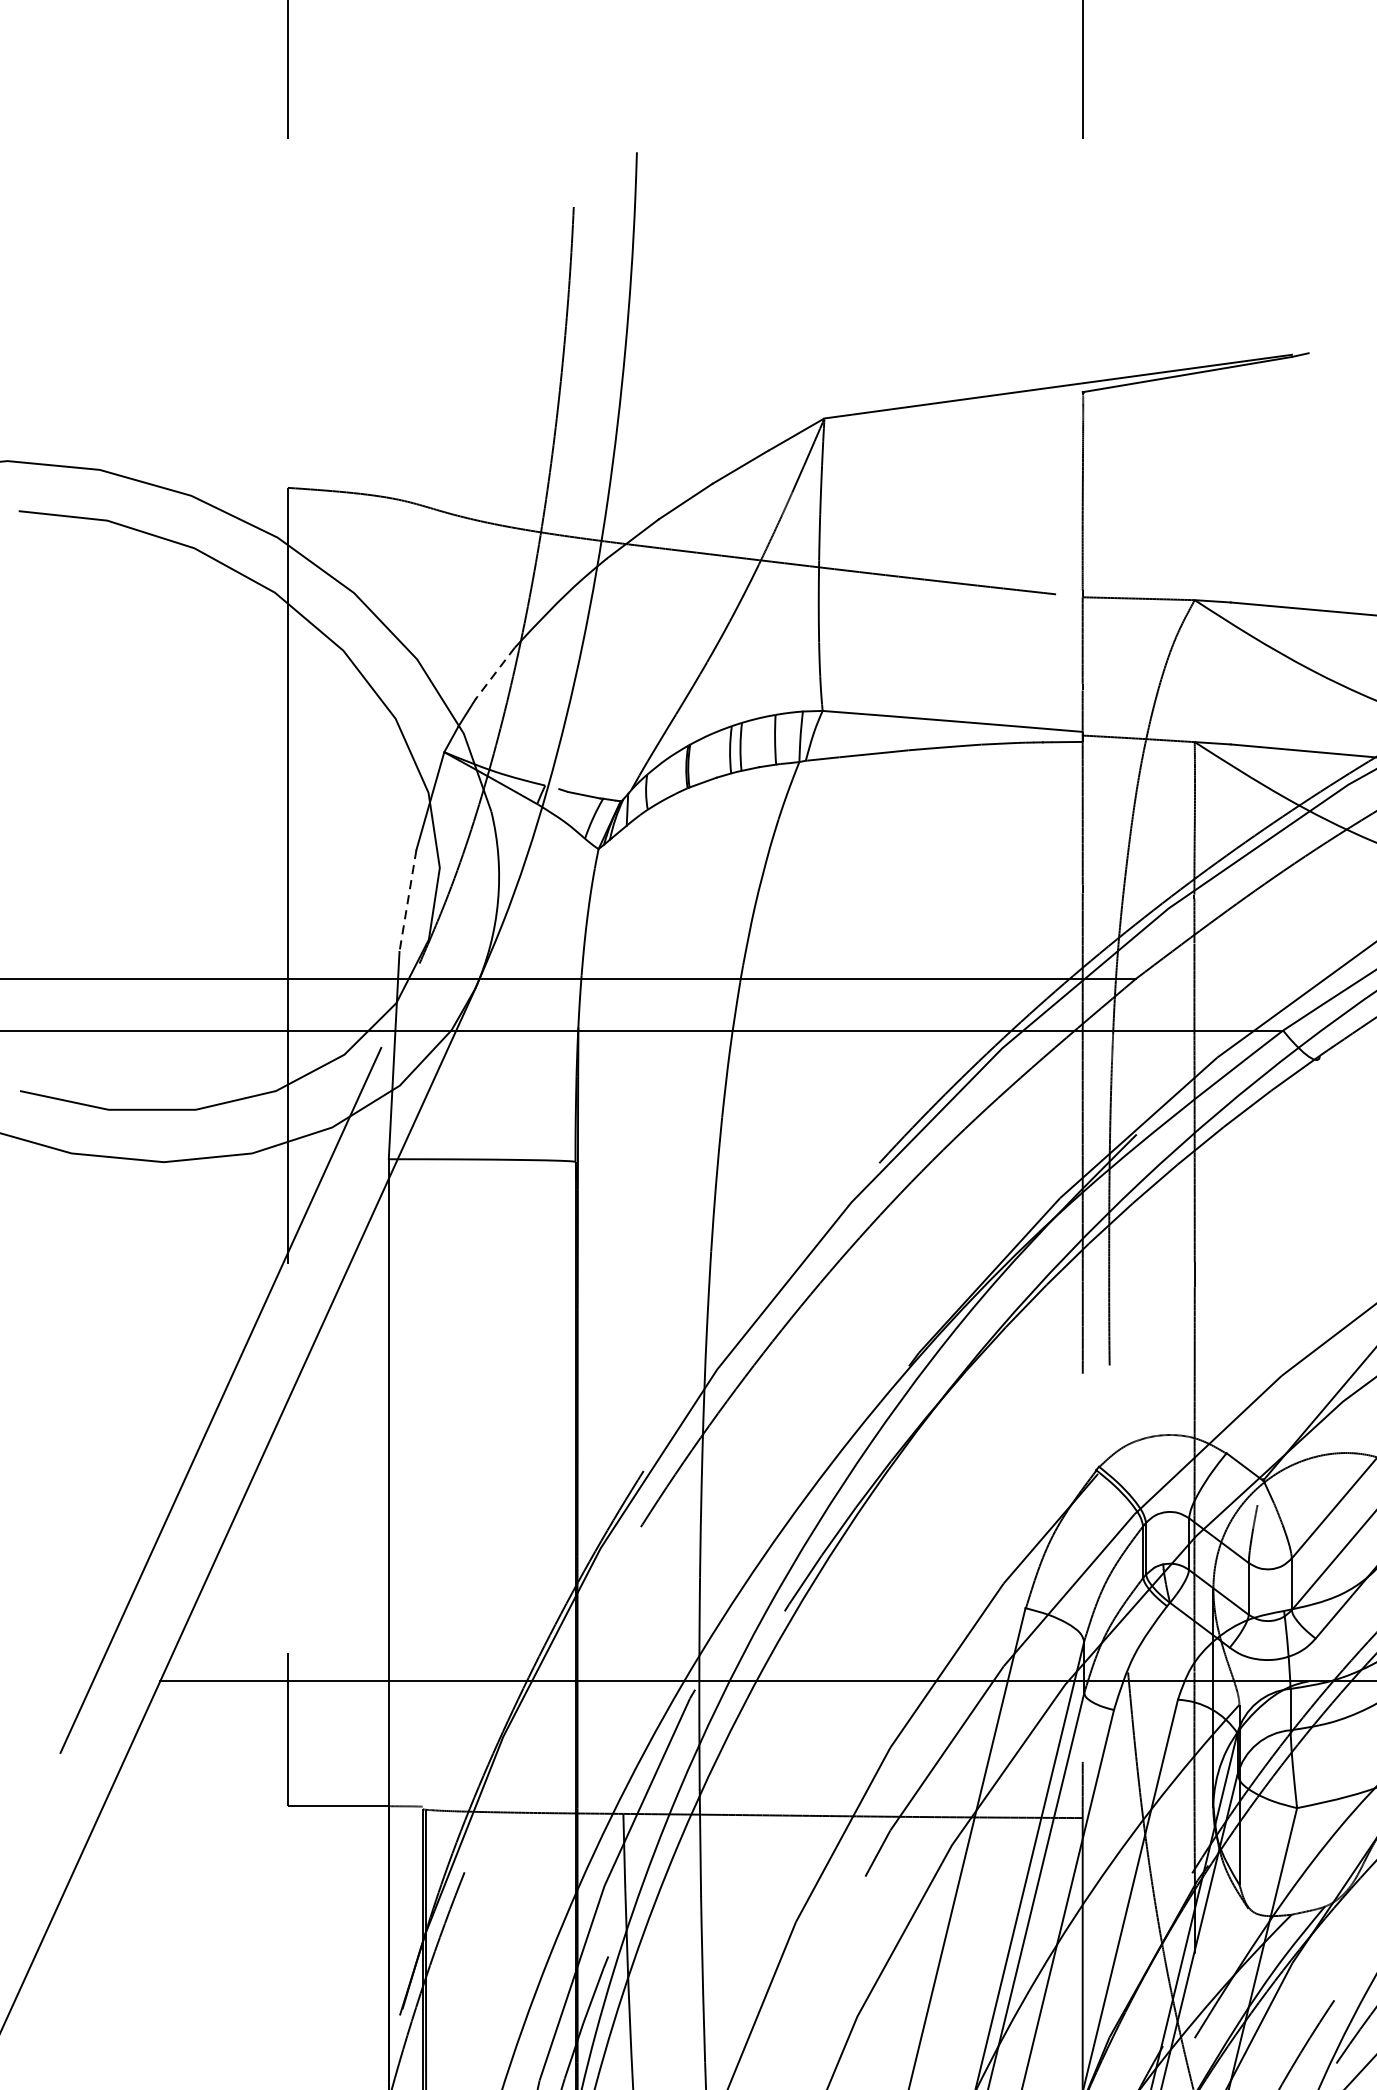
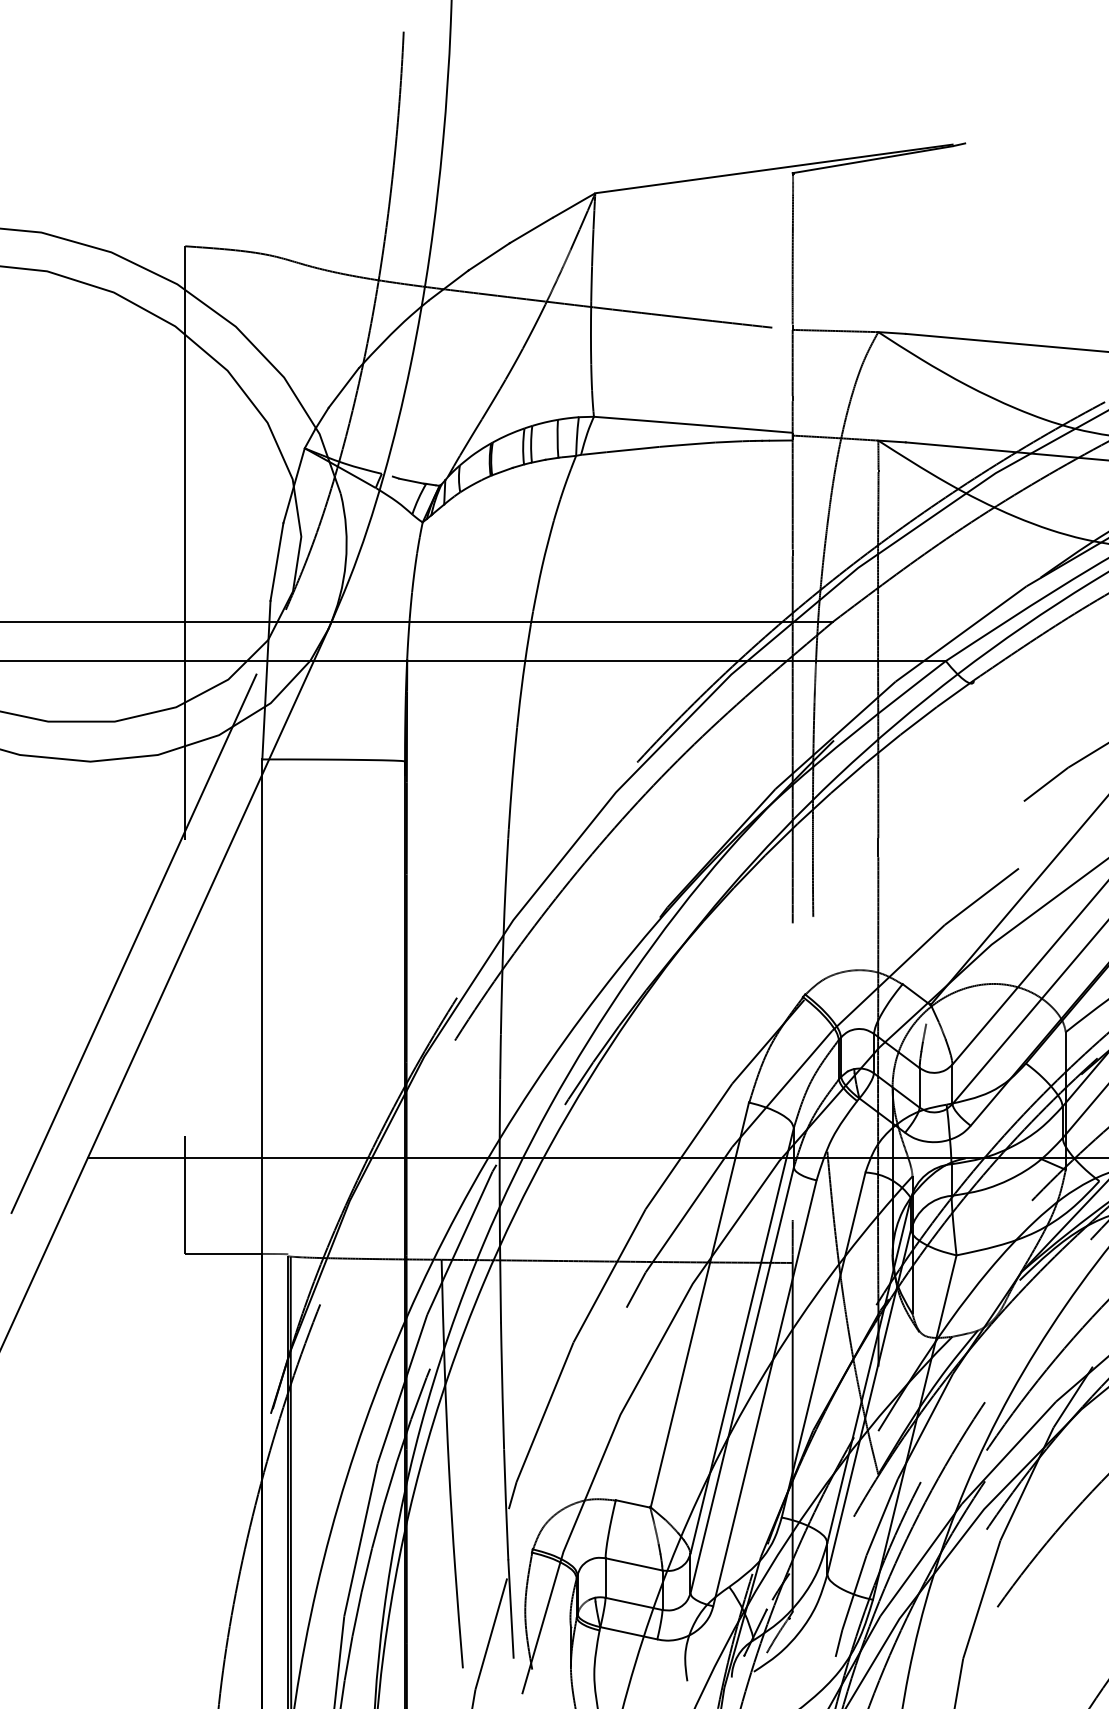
line: (494, 673) -> (343, 388), dashed -> solid
line: (407, 901) -> (276, 562), dashed -> solid

